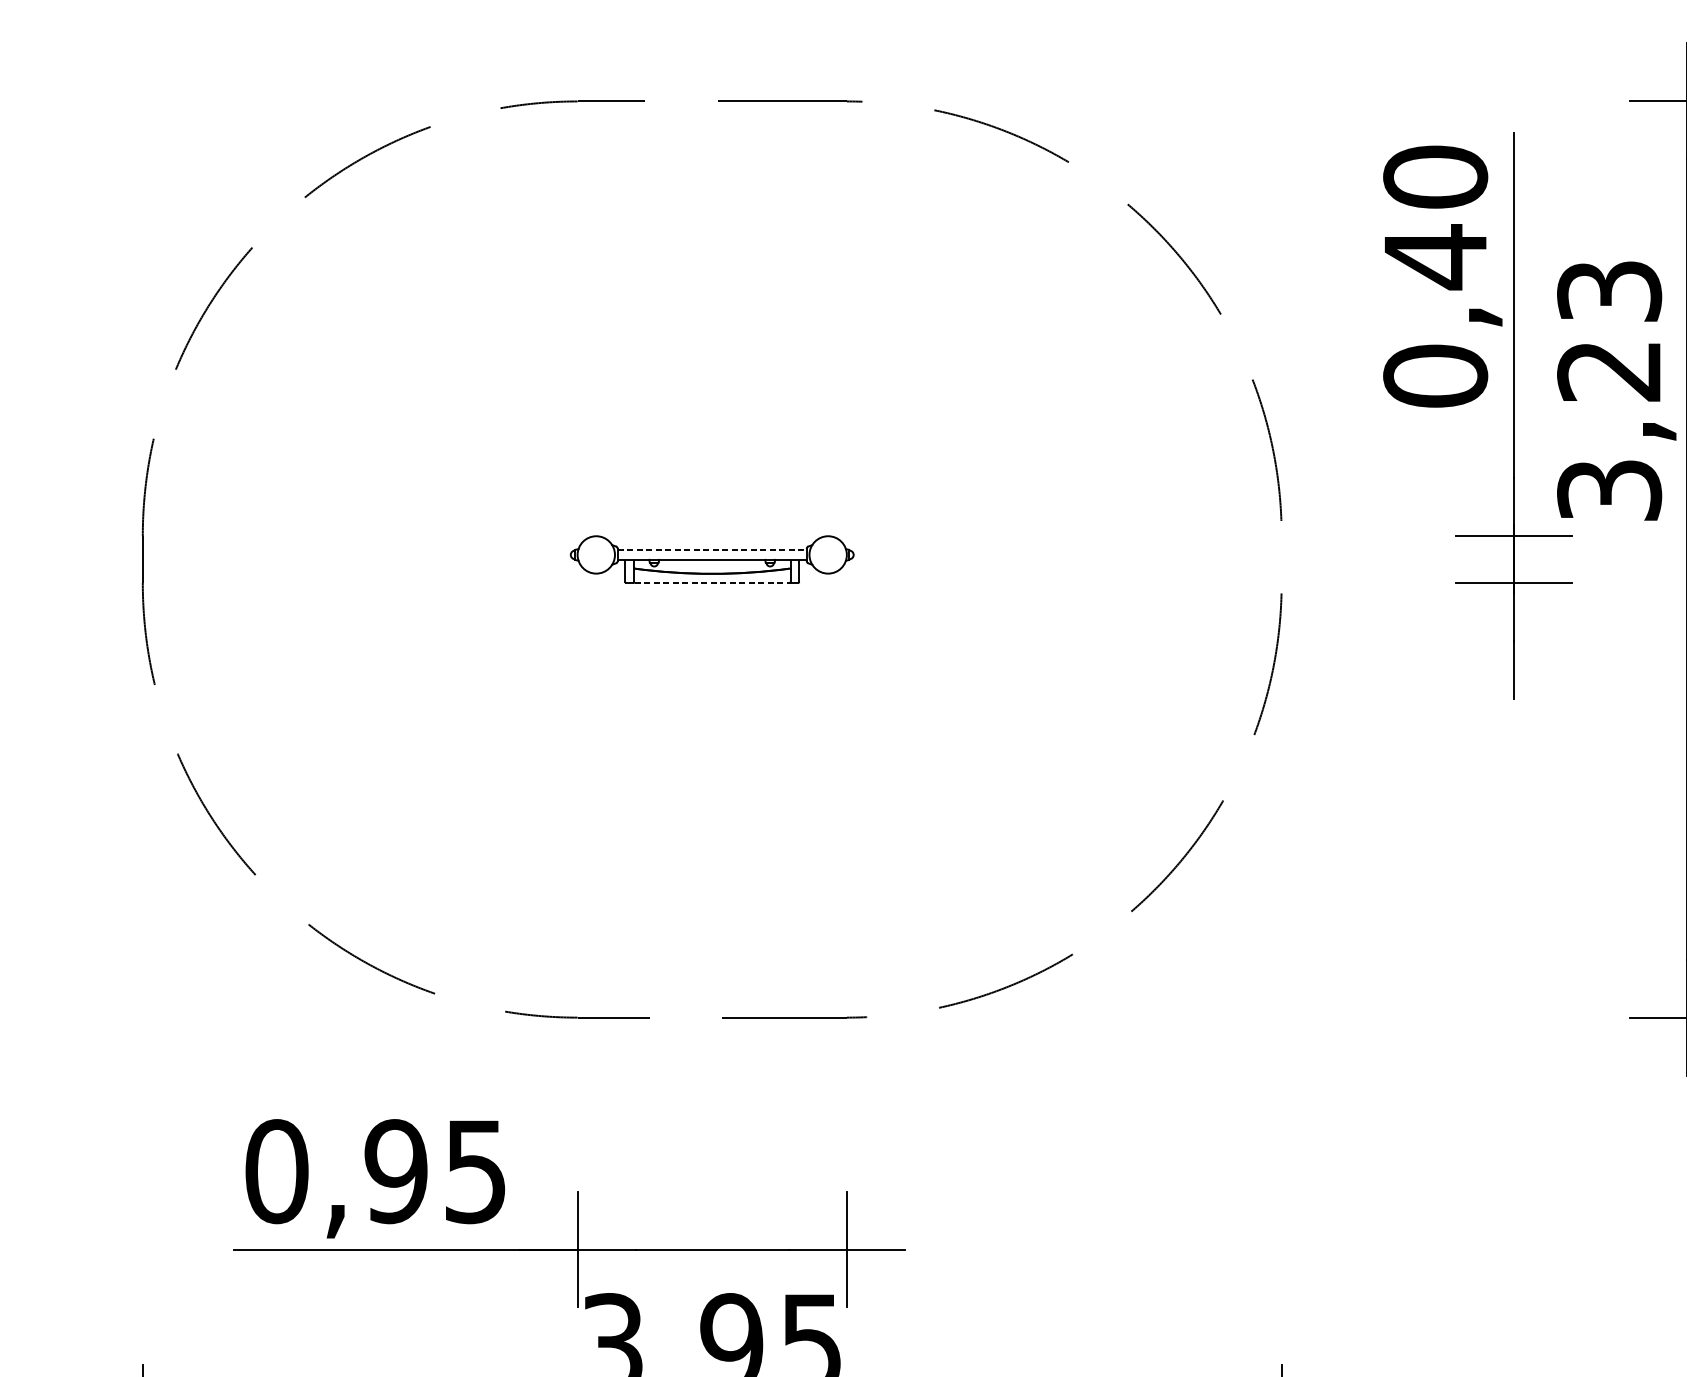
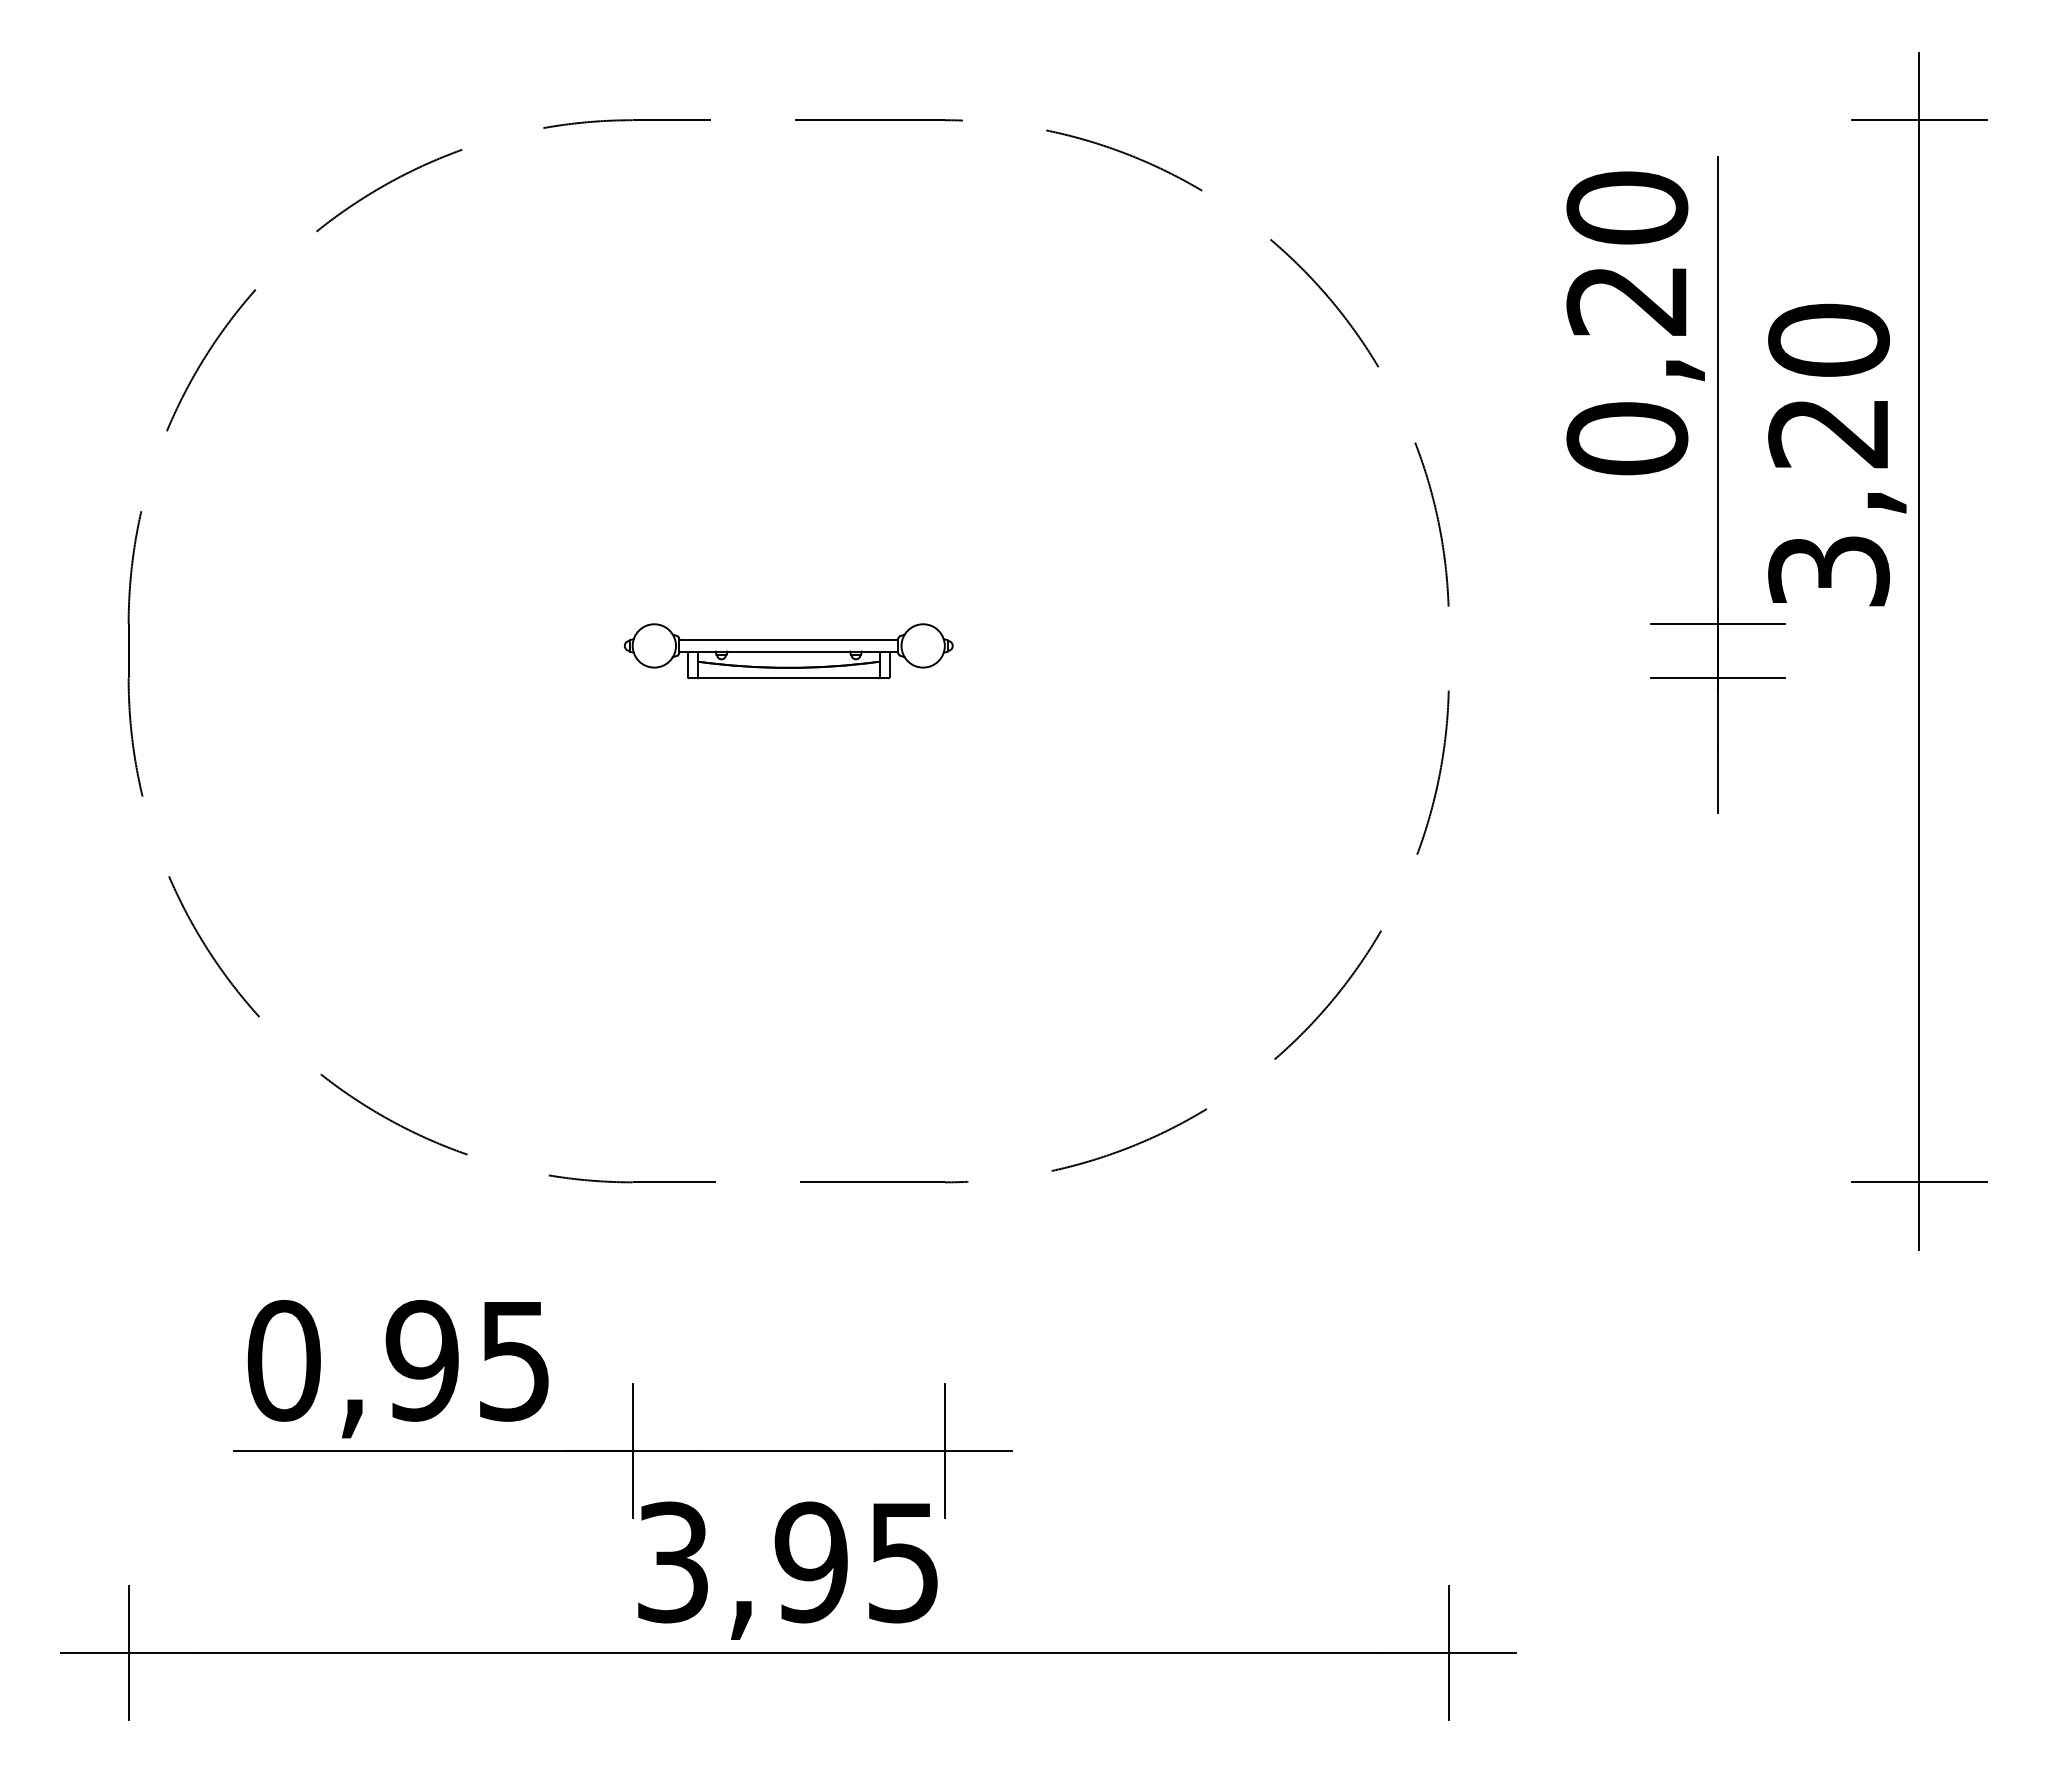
text: (1434, 256) -> (1626, 300), 0,40 -> 0,20
text: (1609, 290) -> (1828, 339), 3,23 -> 3,20
line: (712, 550) -> (788, 640), dashed -> solid
line: (712, 583) -> (788, 678), dashed -> solid

